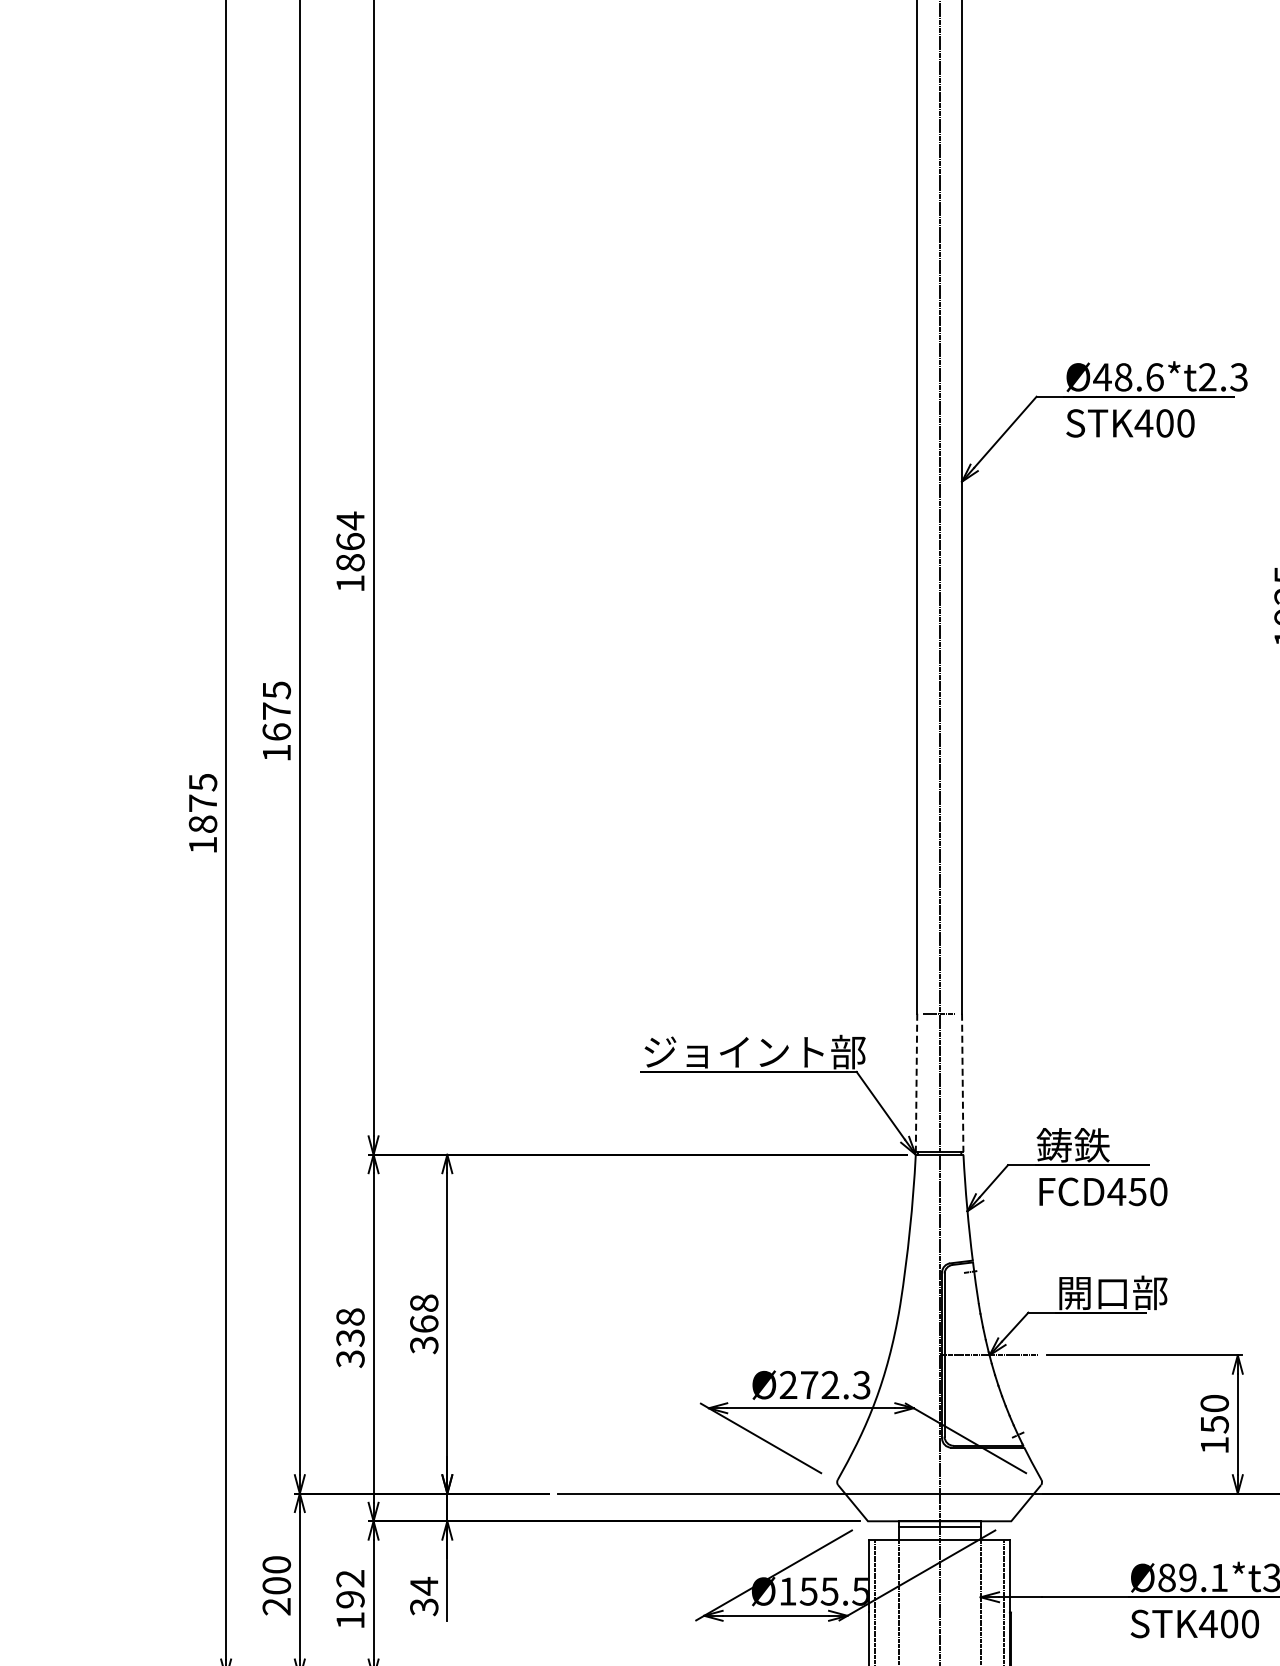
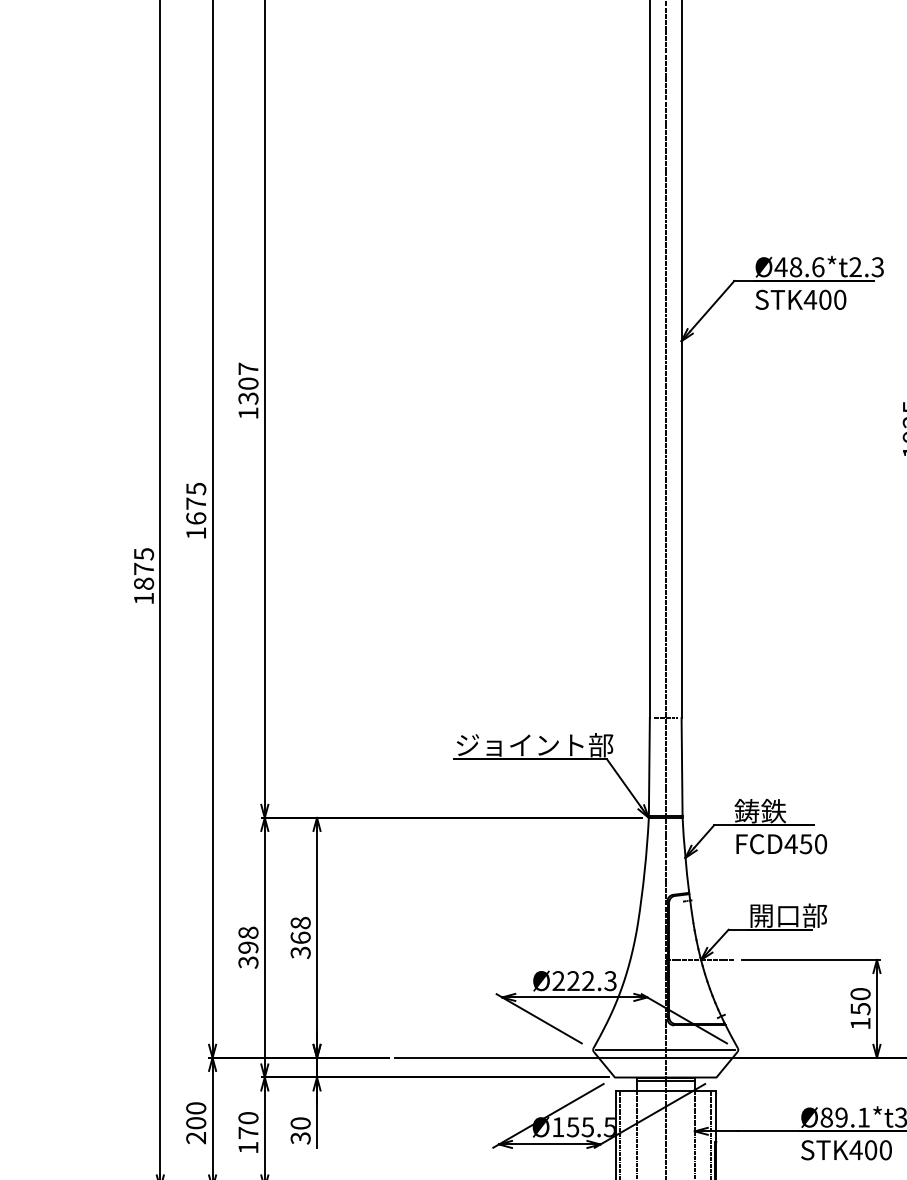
text: (350, 541) -> (248, 383), 1864 -> 1307
line: (916, 1083) -> (649, 767), dashed -> solid
line: (962, 1083) -> (681, 767), dashed -> solid
text: (350, 1338) -> (248, 948), 338 -> 398
text: (809, 1384) -> (573, 980), Ø272.3 -> Ø222.3
line: (939, 1482) -> (665, 1050), added
text: (424, 1585) -> (300, 1122), 34 -> 30
text: (350, 1589) -> (248, 1125), 192 -> 170

